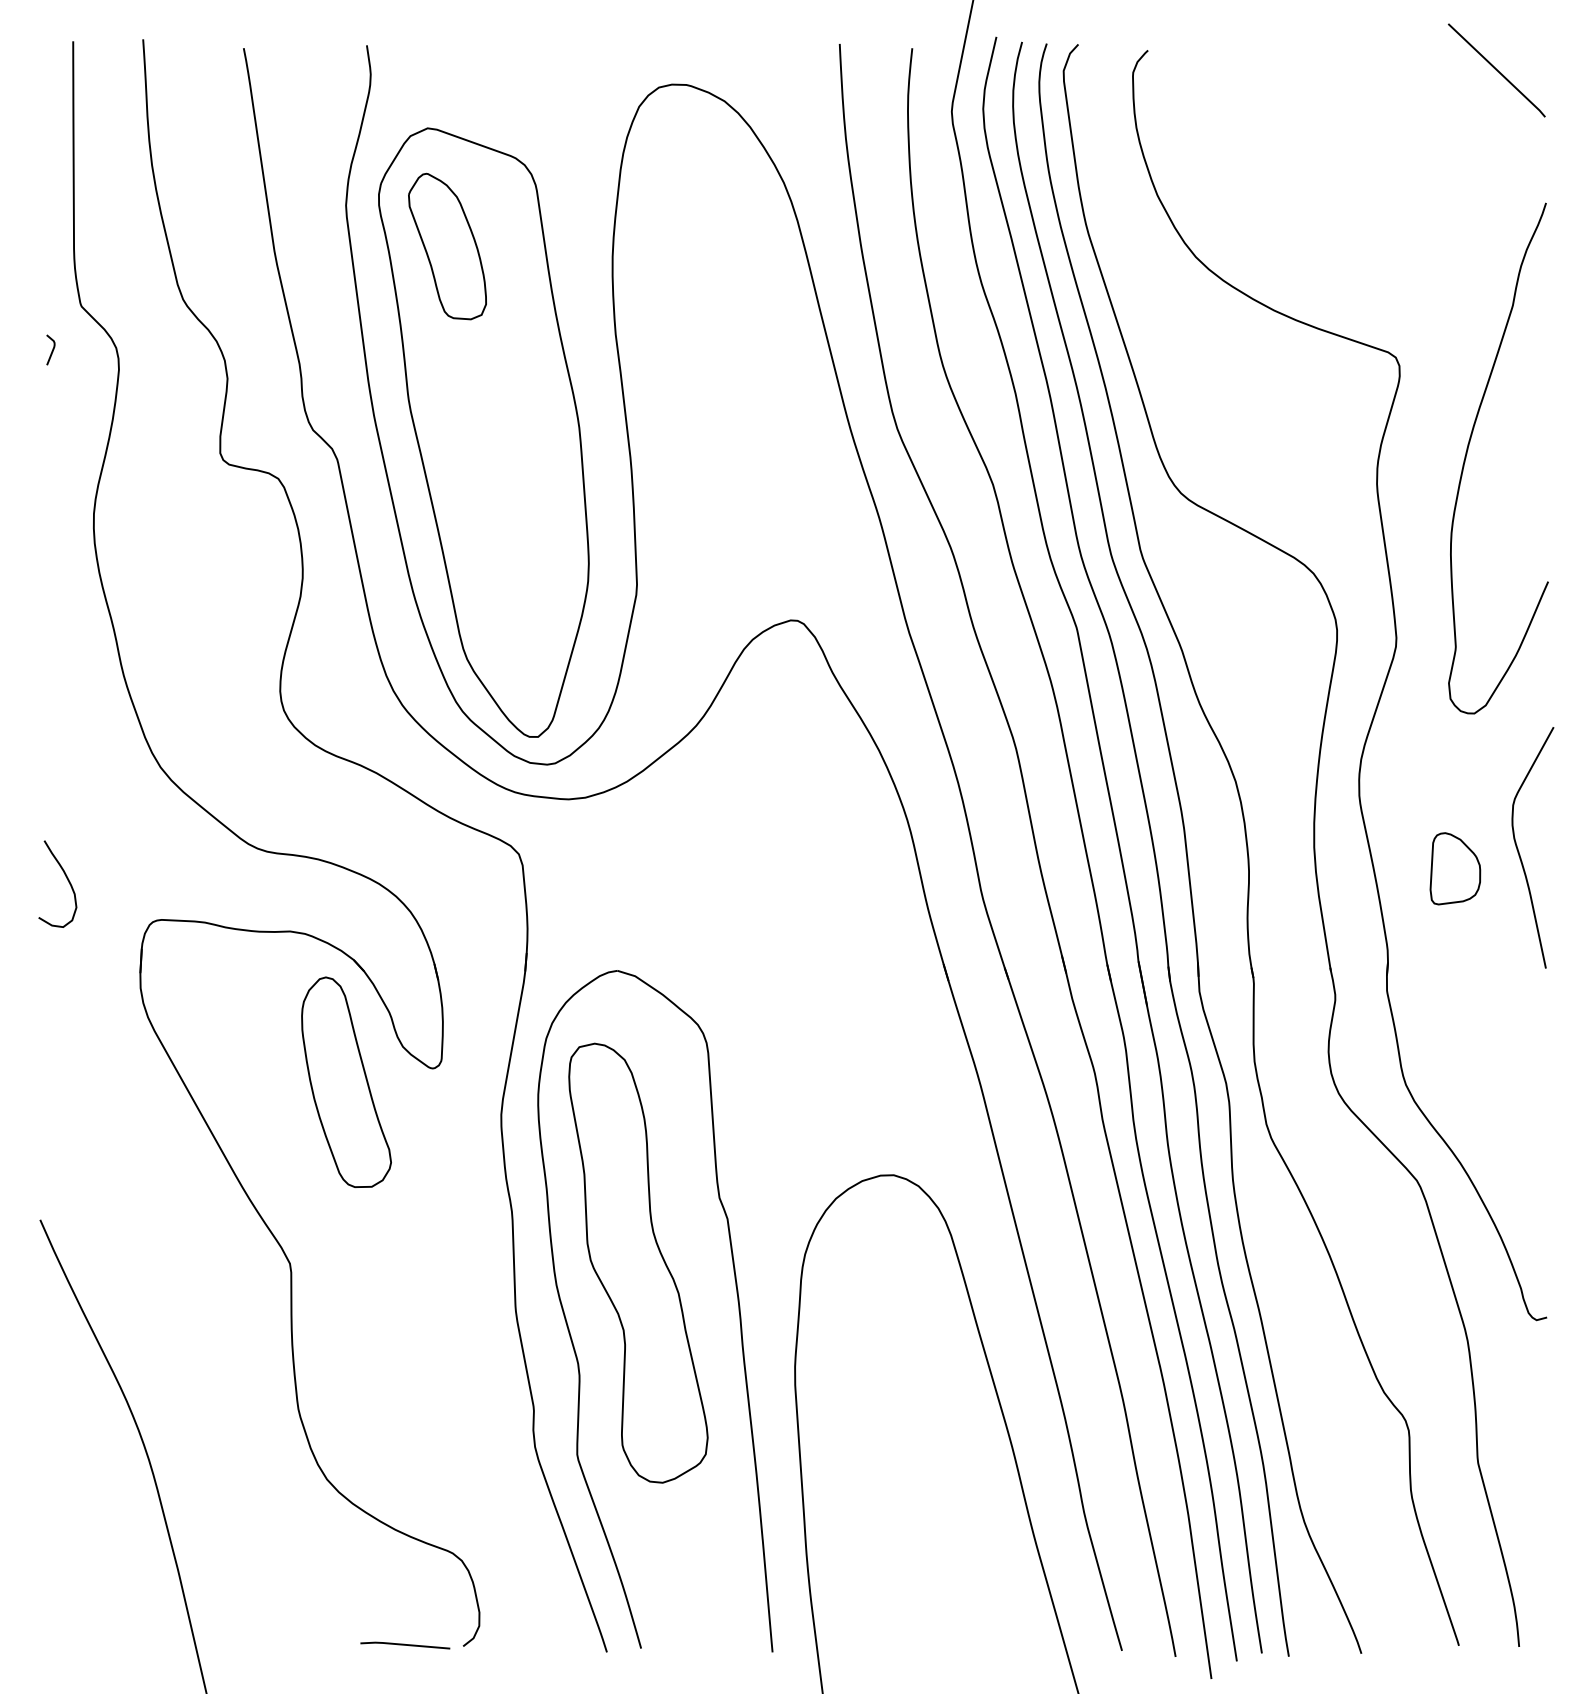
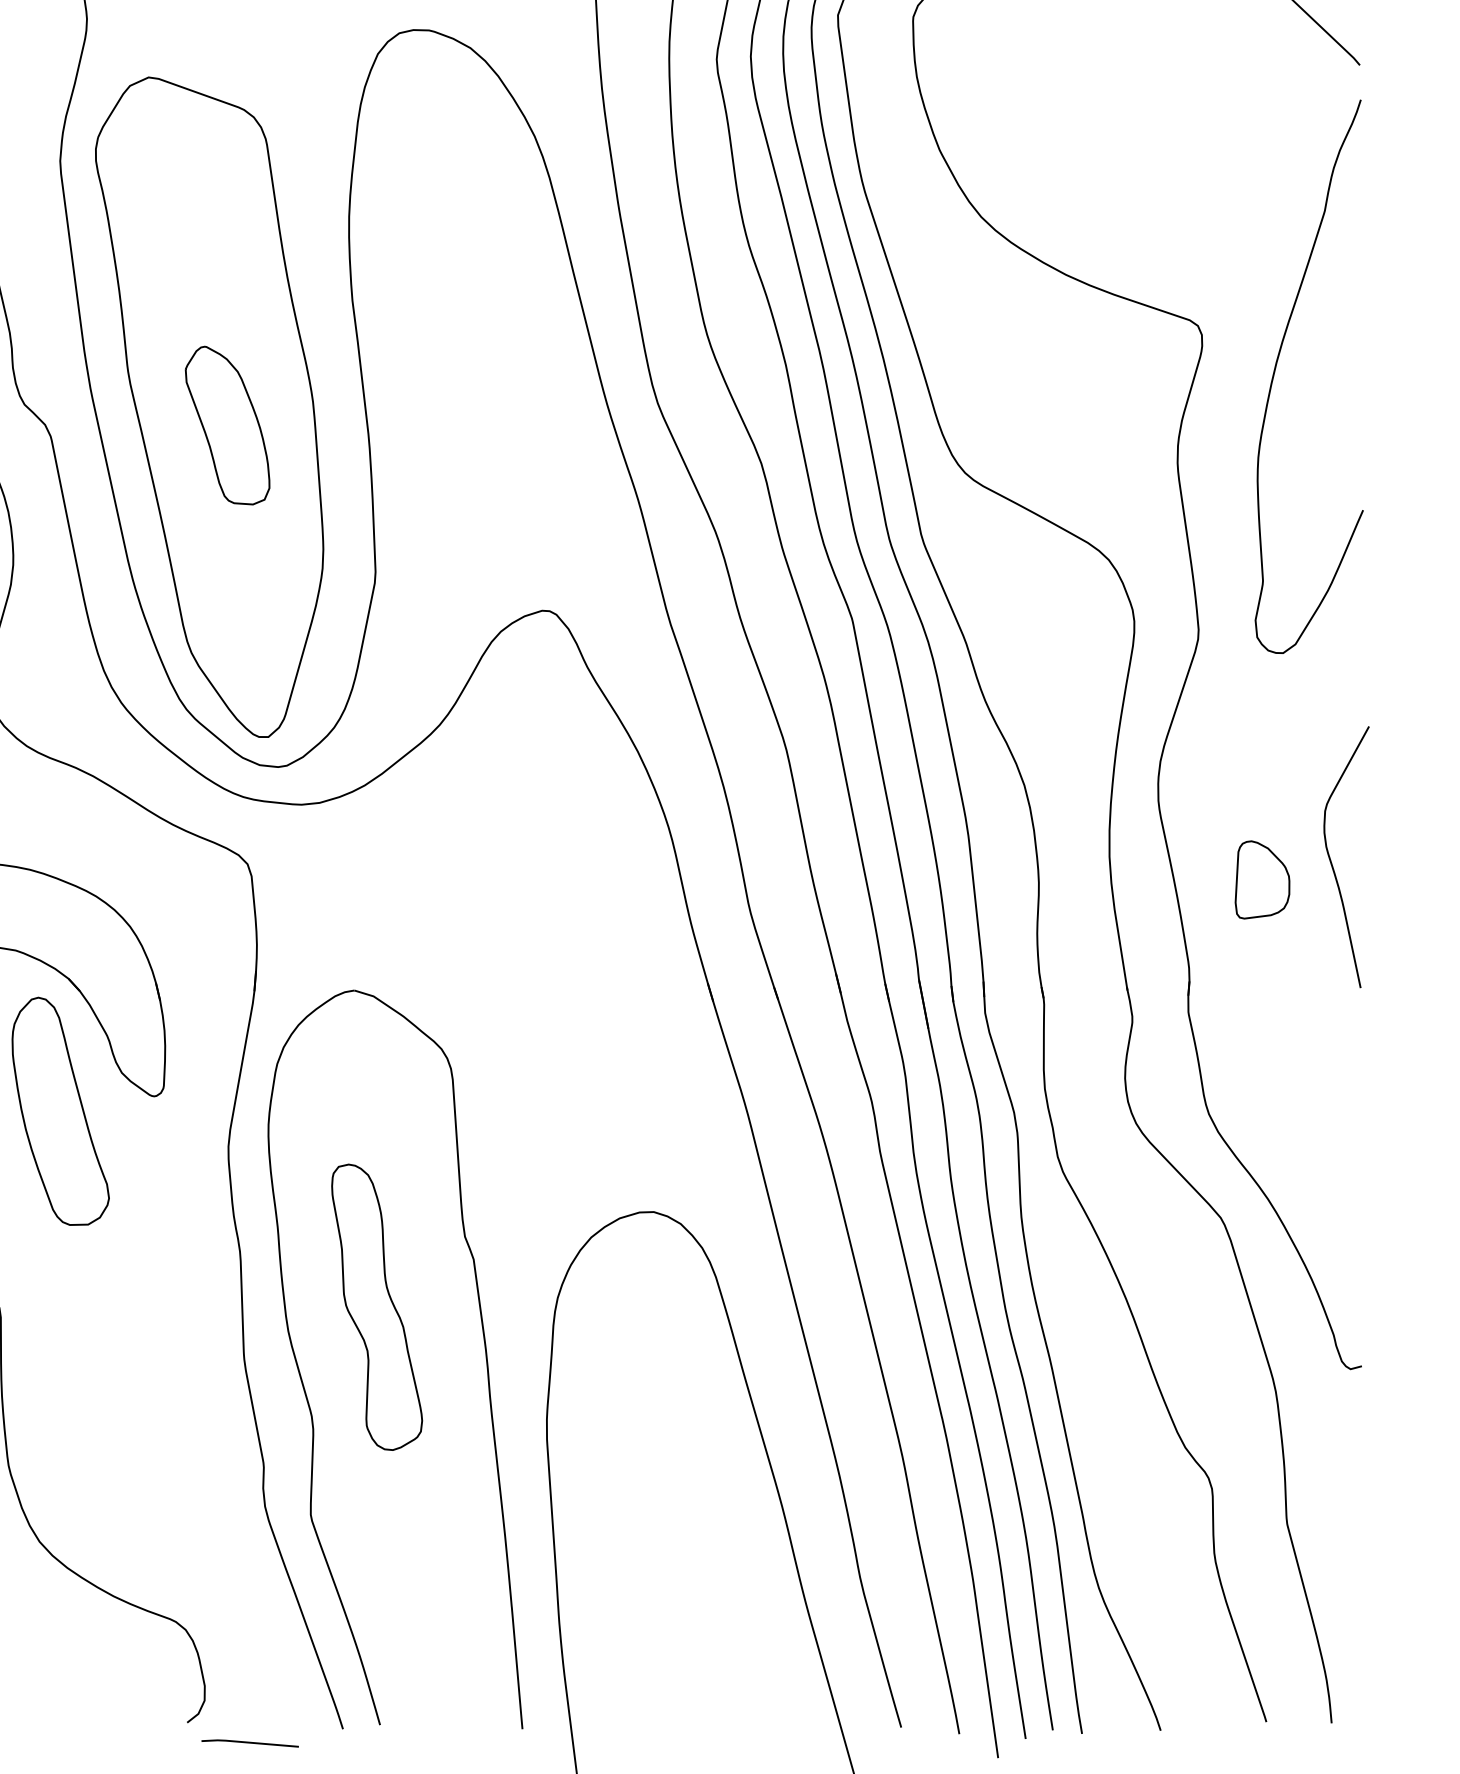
part: (447, 246) -> (227, 425), moved
curve: (1468, 450) -> (1276, 368), moved
part: (638, 1262) -> (377, 1306), size x0.6
line: (405, 1645) -> (250, 1743), moved

